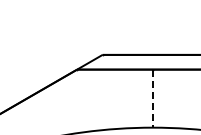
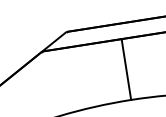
line: (152, 99) -> (126, 70), dashed -> solid

